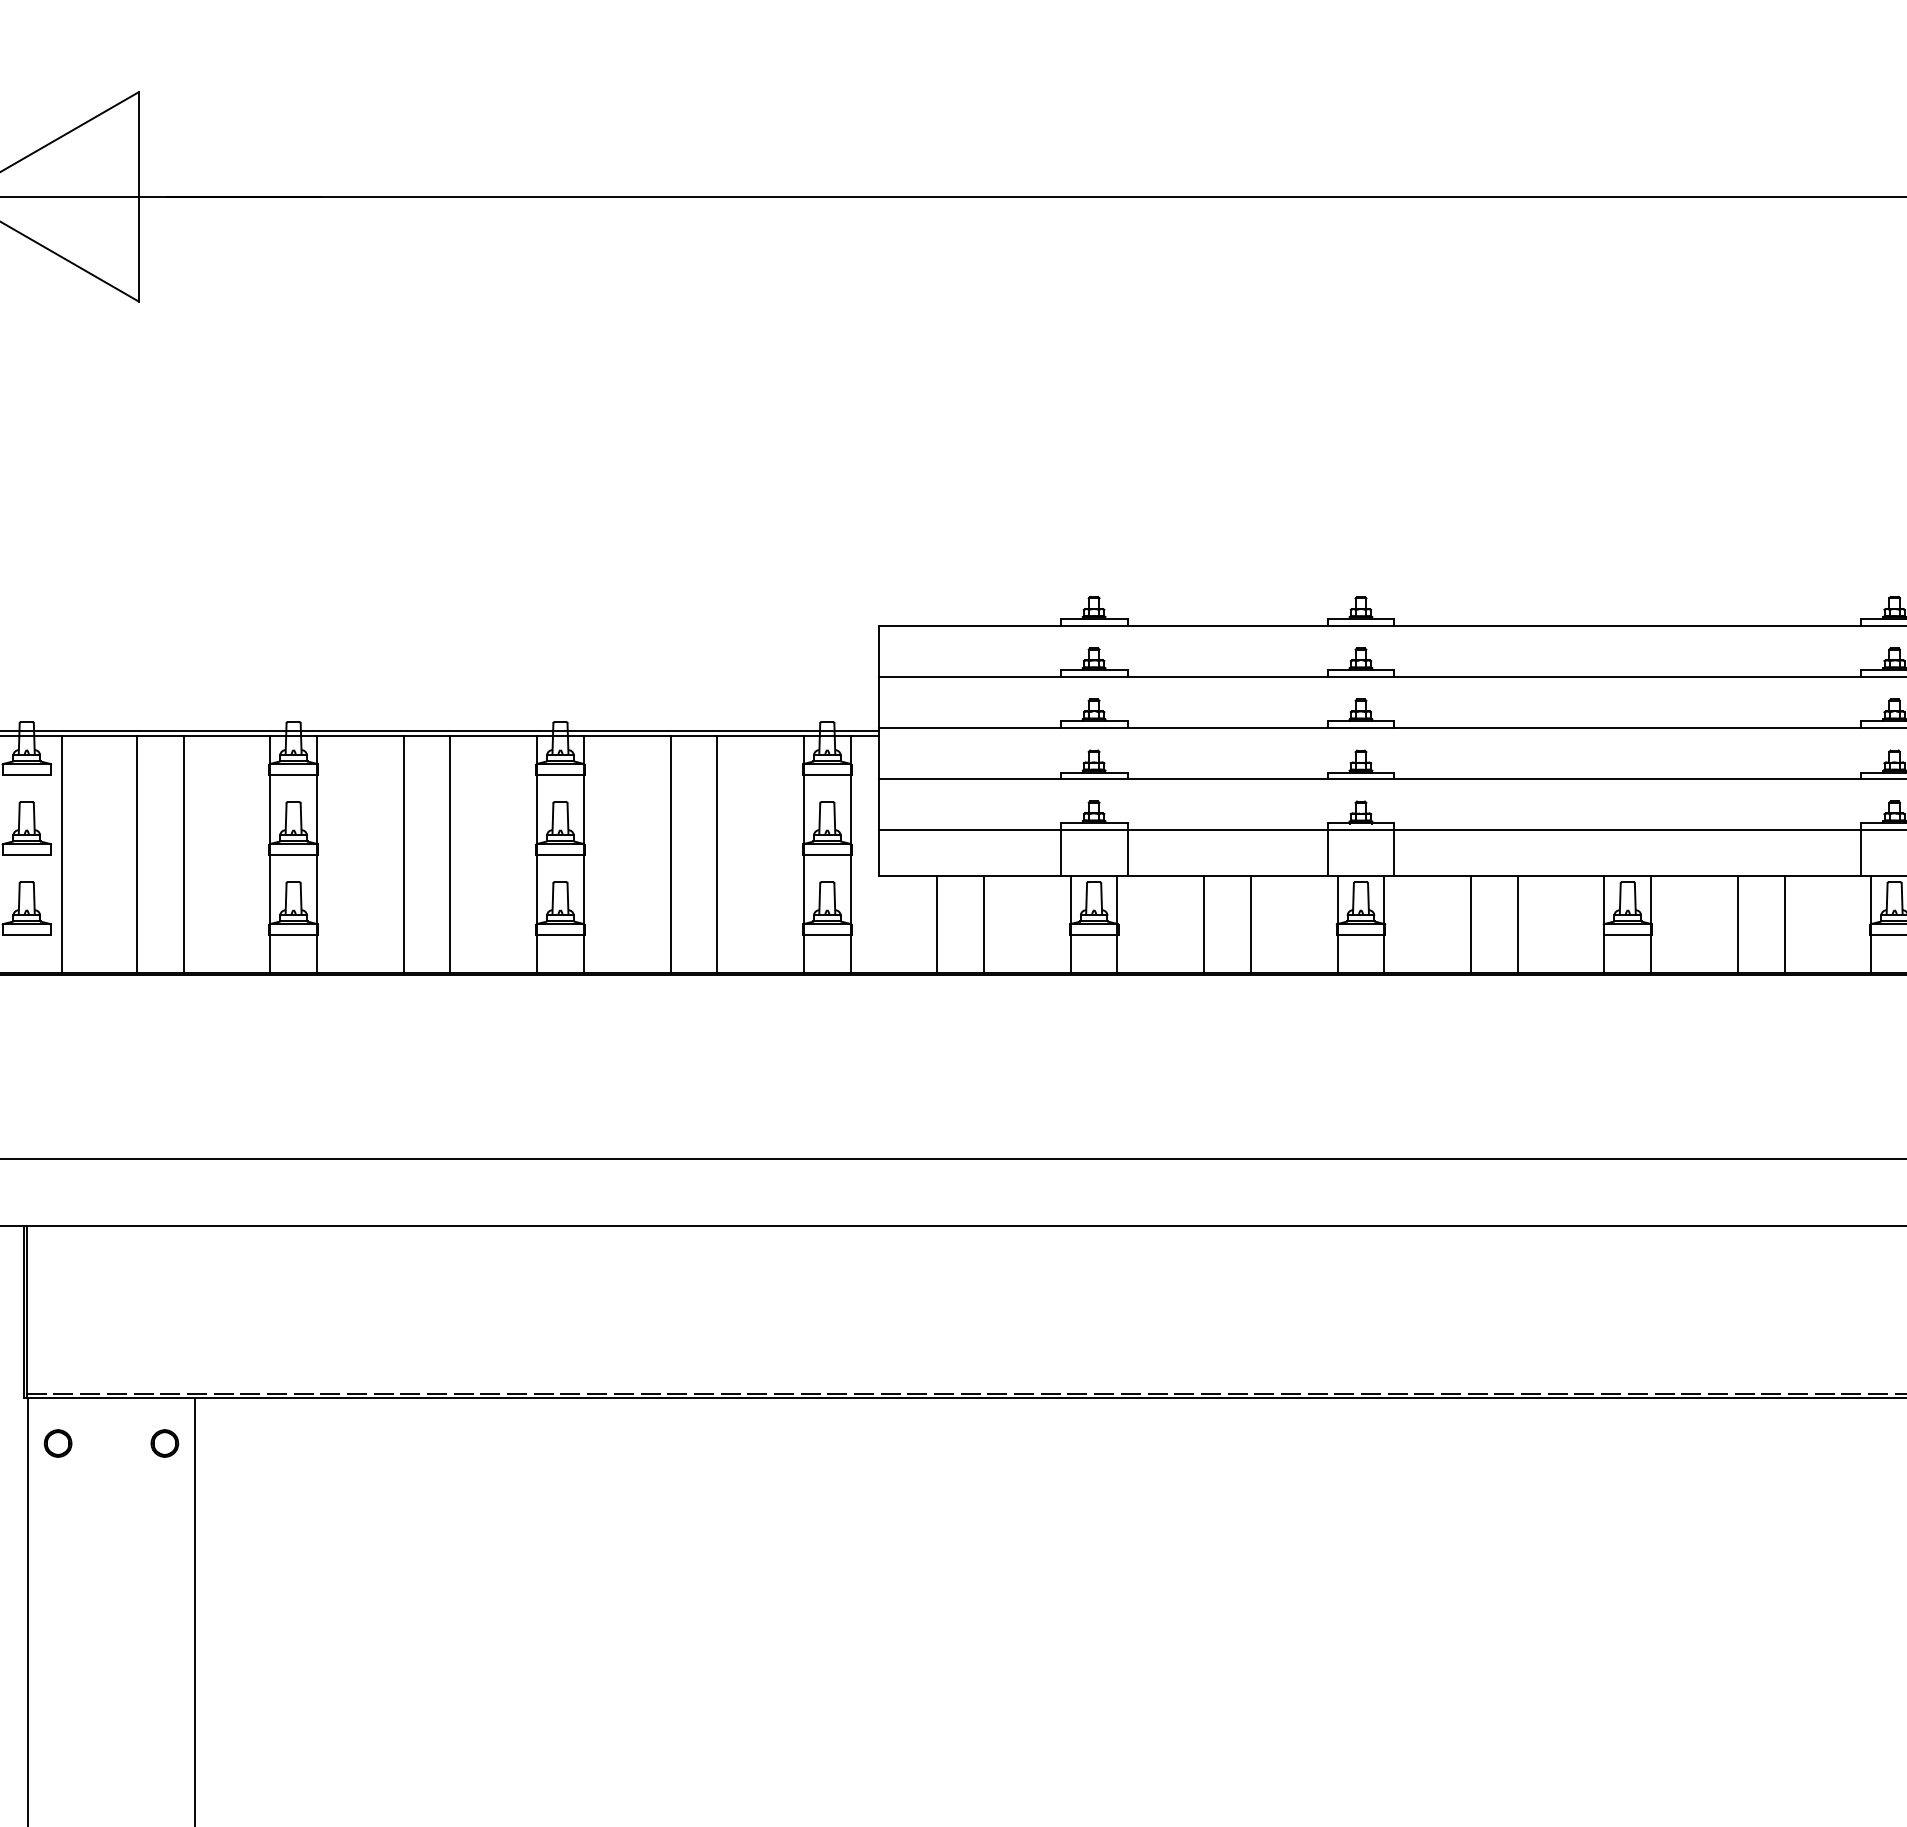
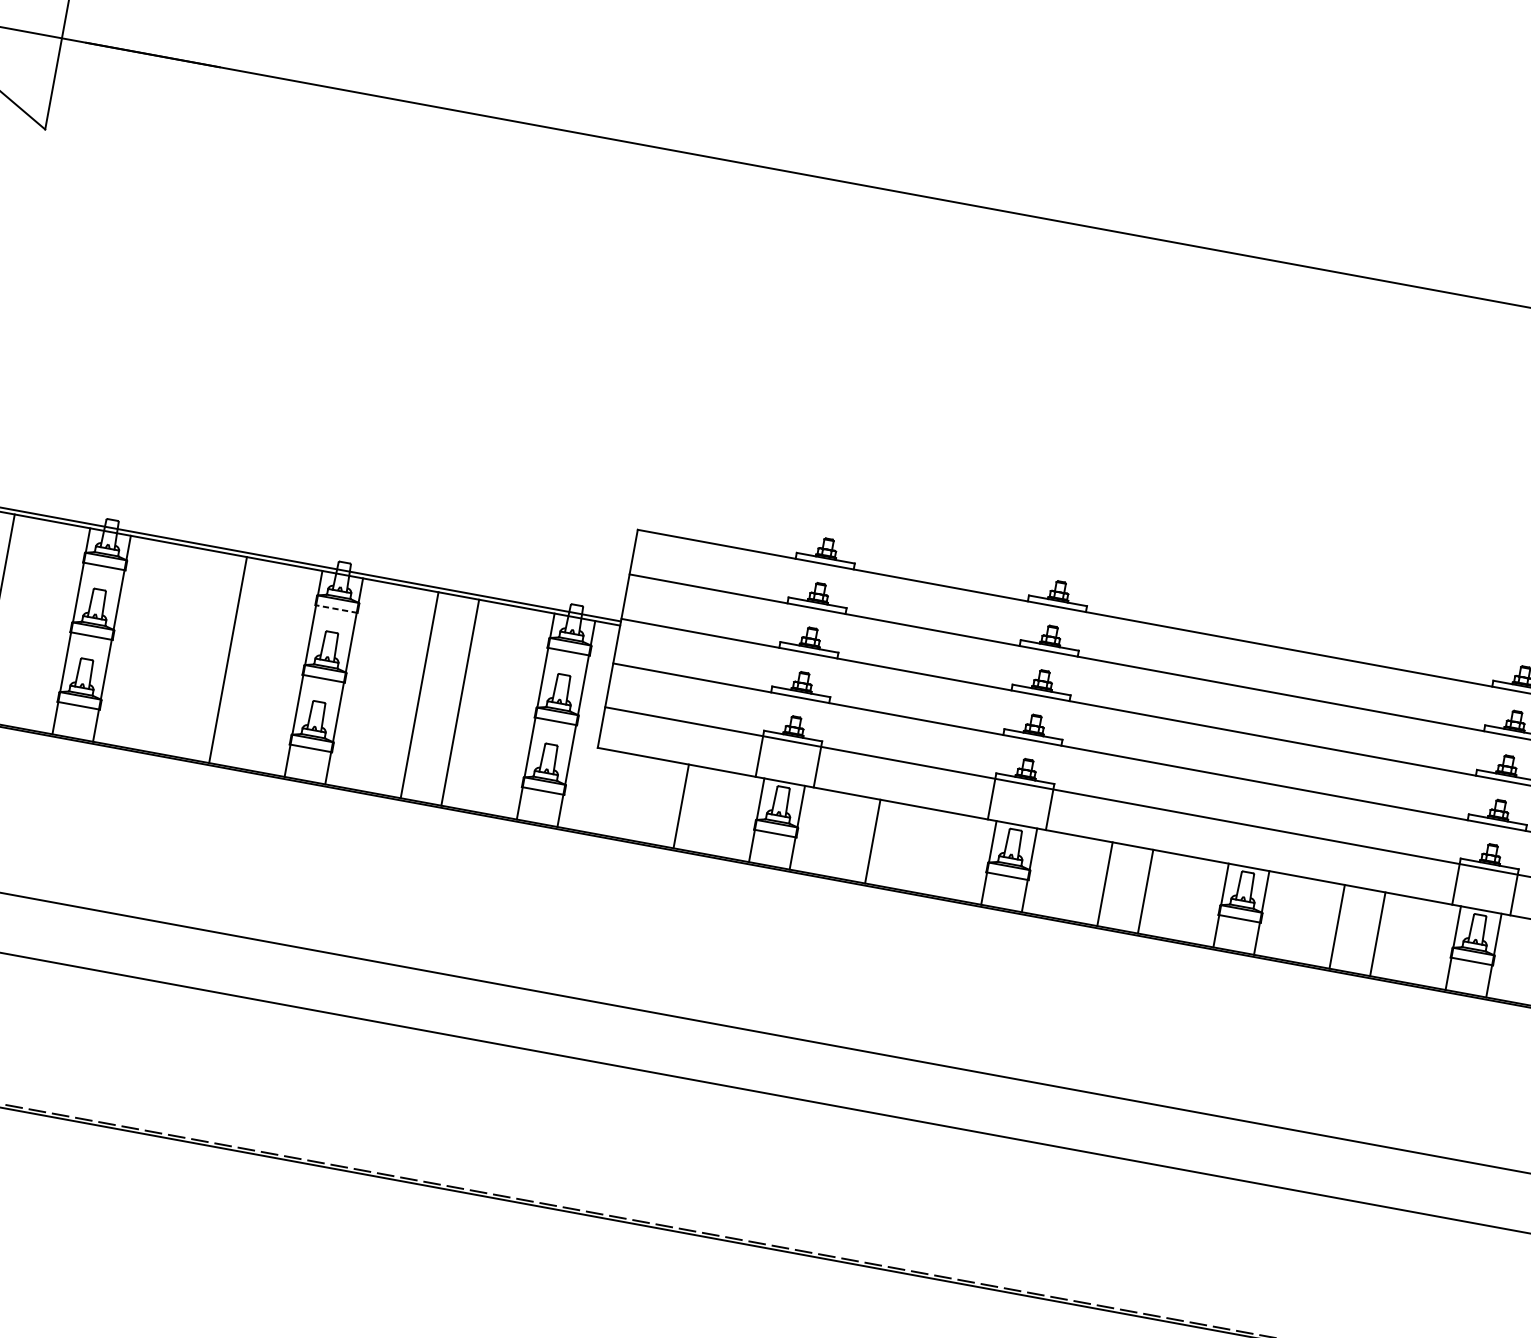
line: (560, 775) -> (336, 609), solid -> dashed
line: (403, 853) -> (187, 651), removed
line: (937, 924) -> (640, 799), removed
line: (1250, 924) -> (913, 849), removed

